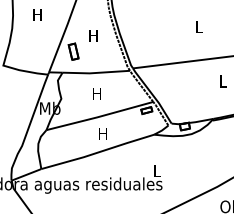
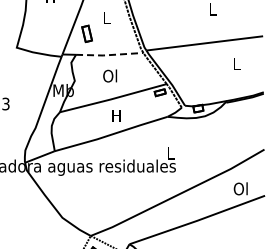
text: (93, 35) -> (106, 17), H -> L
line: (95, 73) -> (108, 55), solid -> dashed
text: (97, 93) -> (110, 75), H -> Ol

